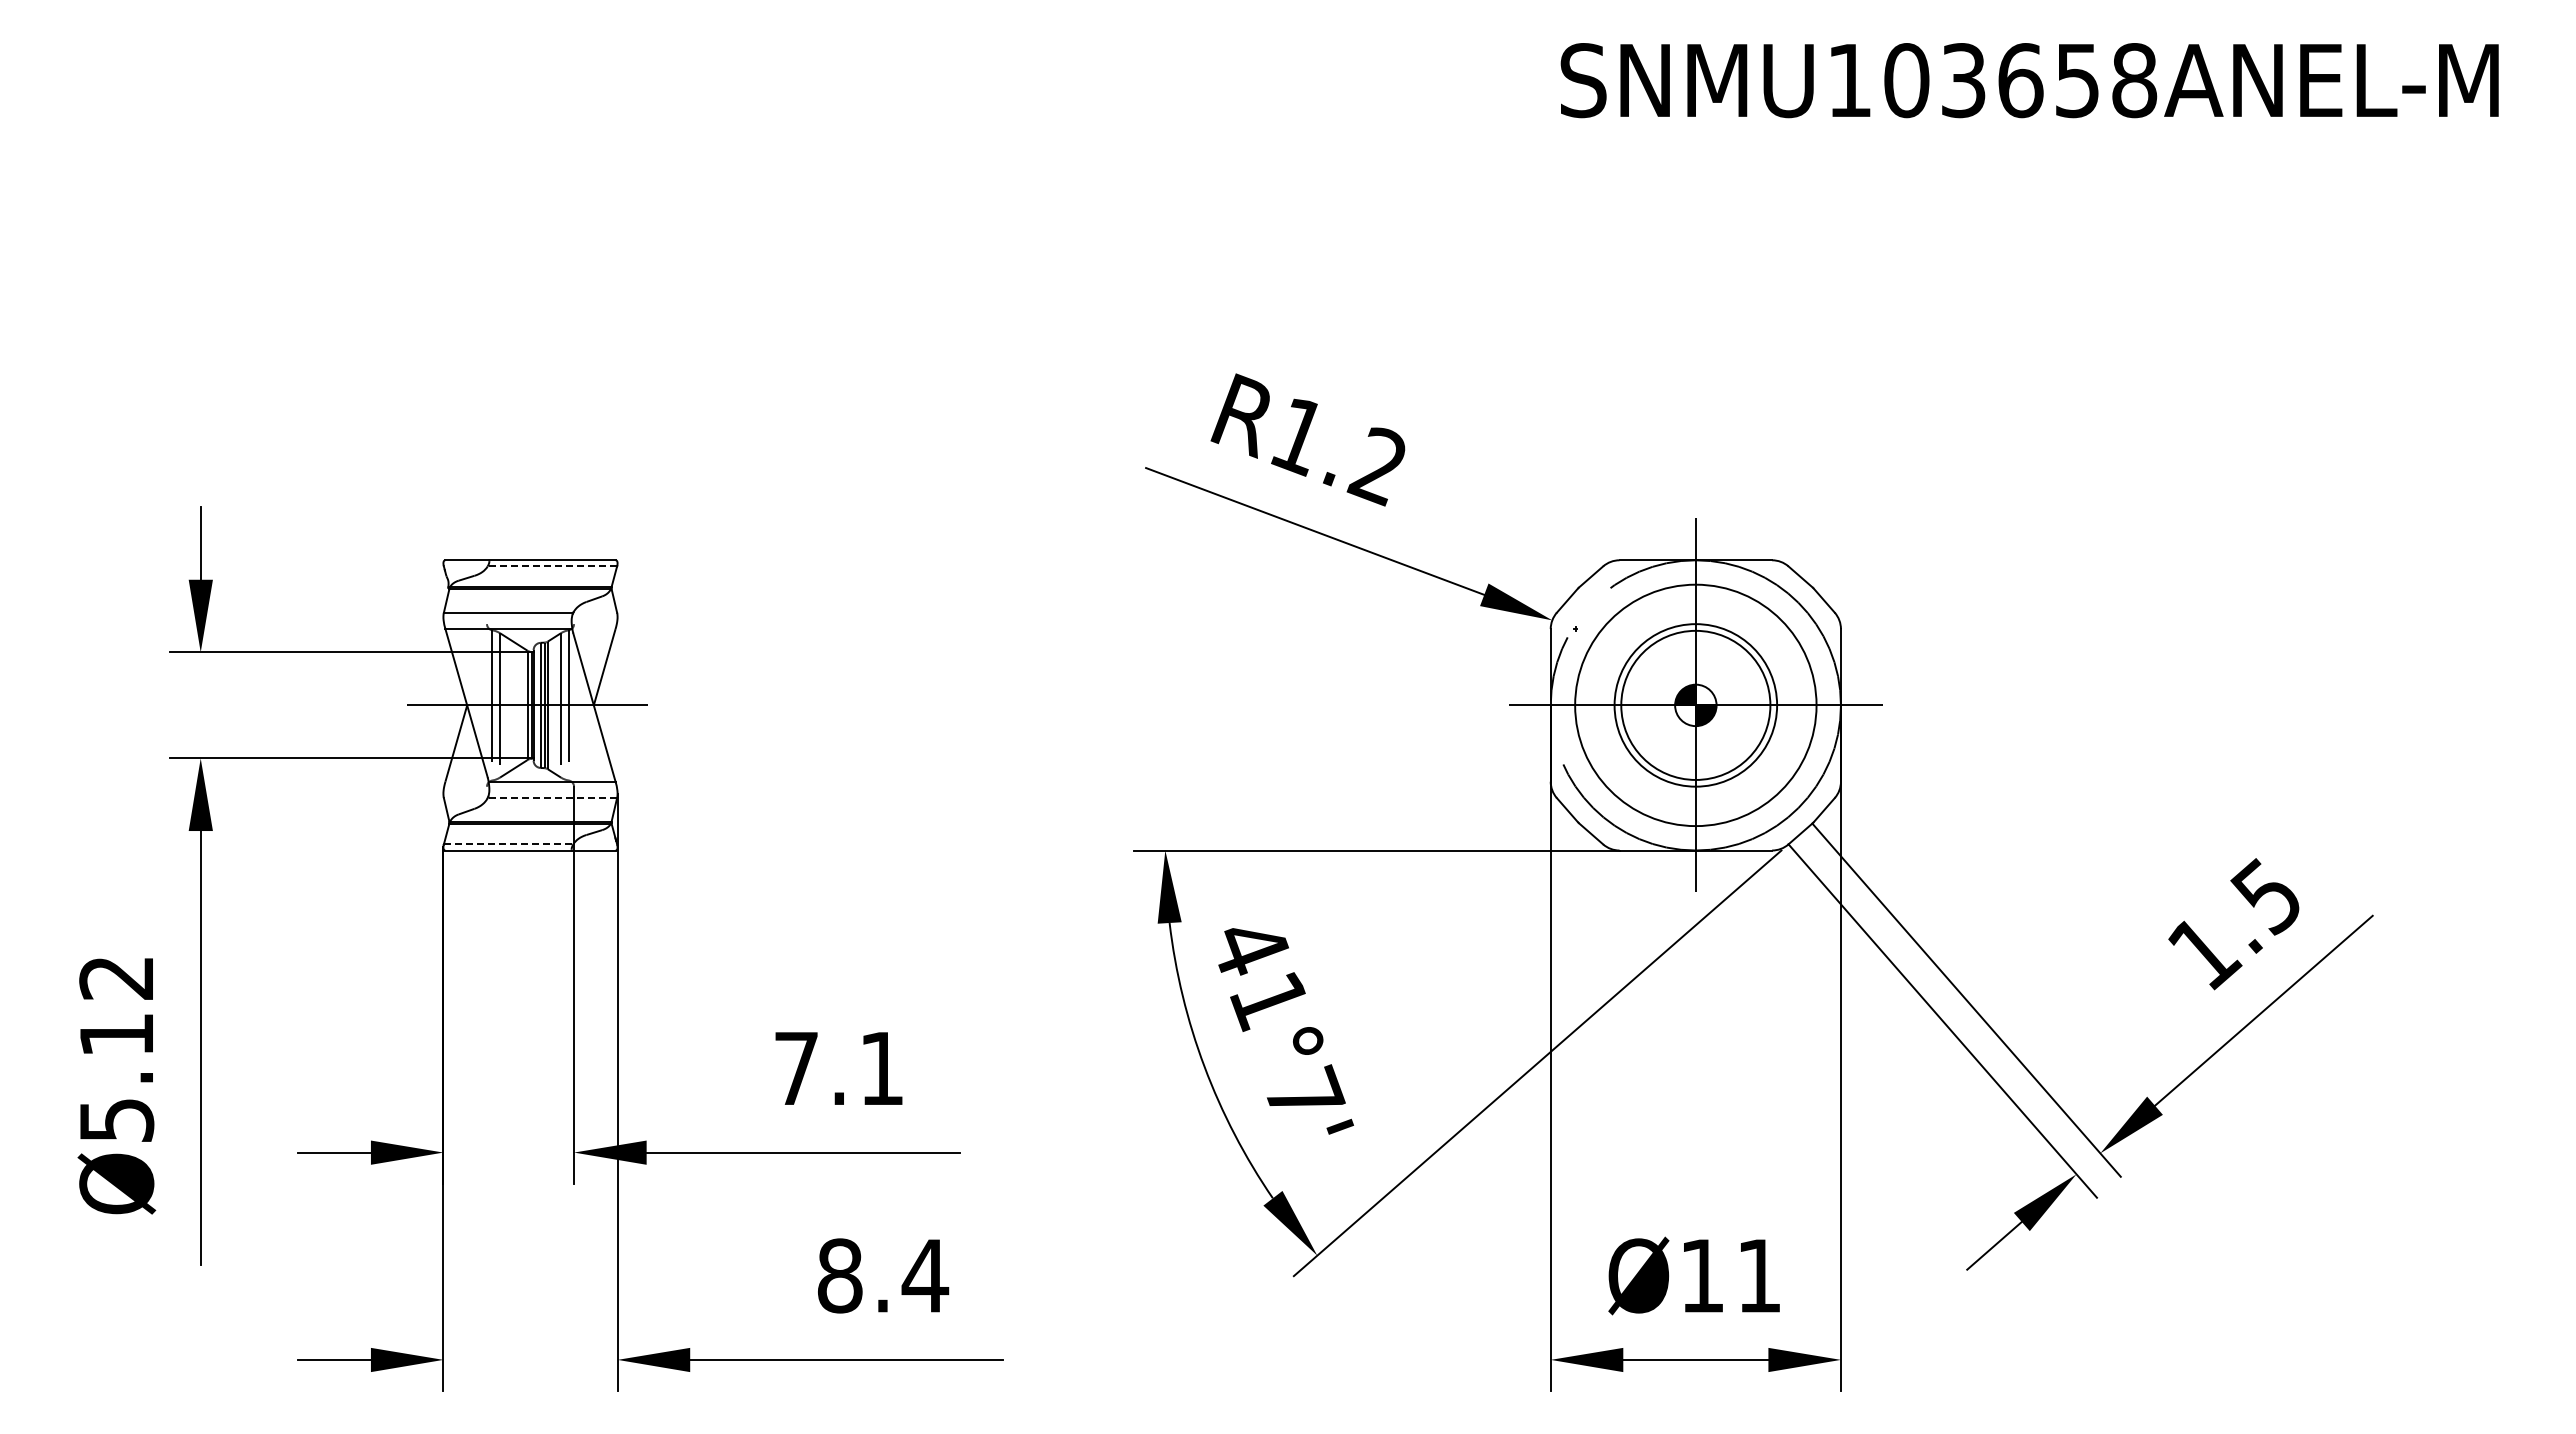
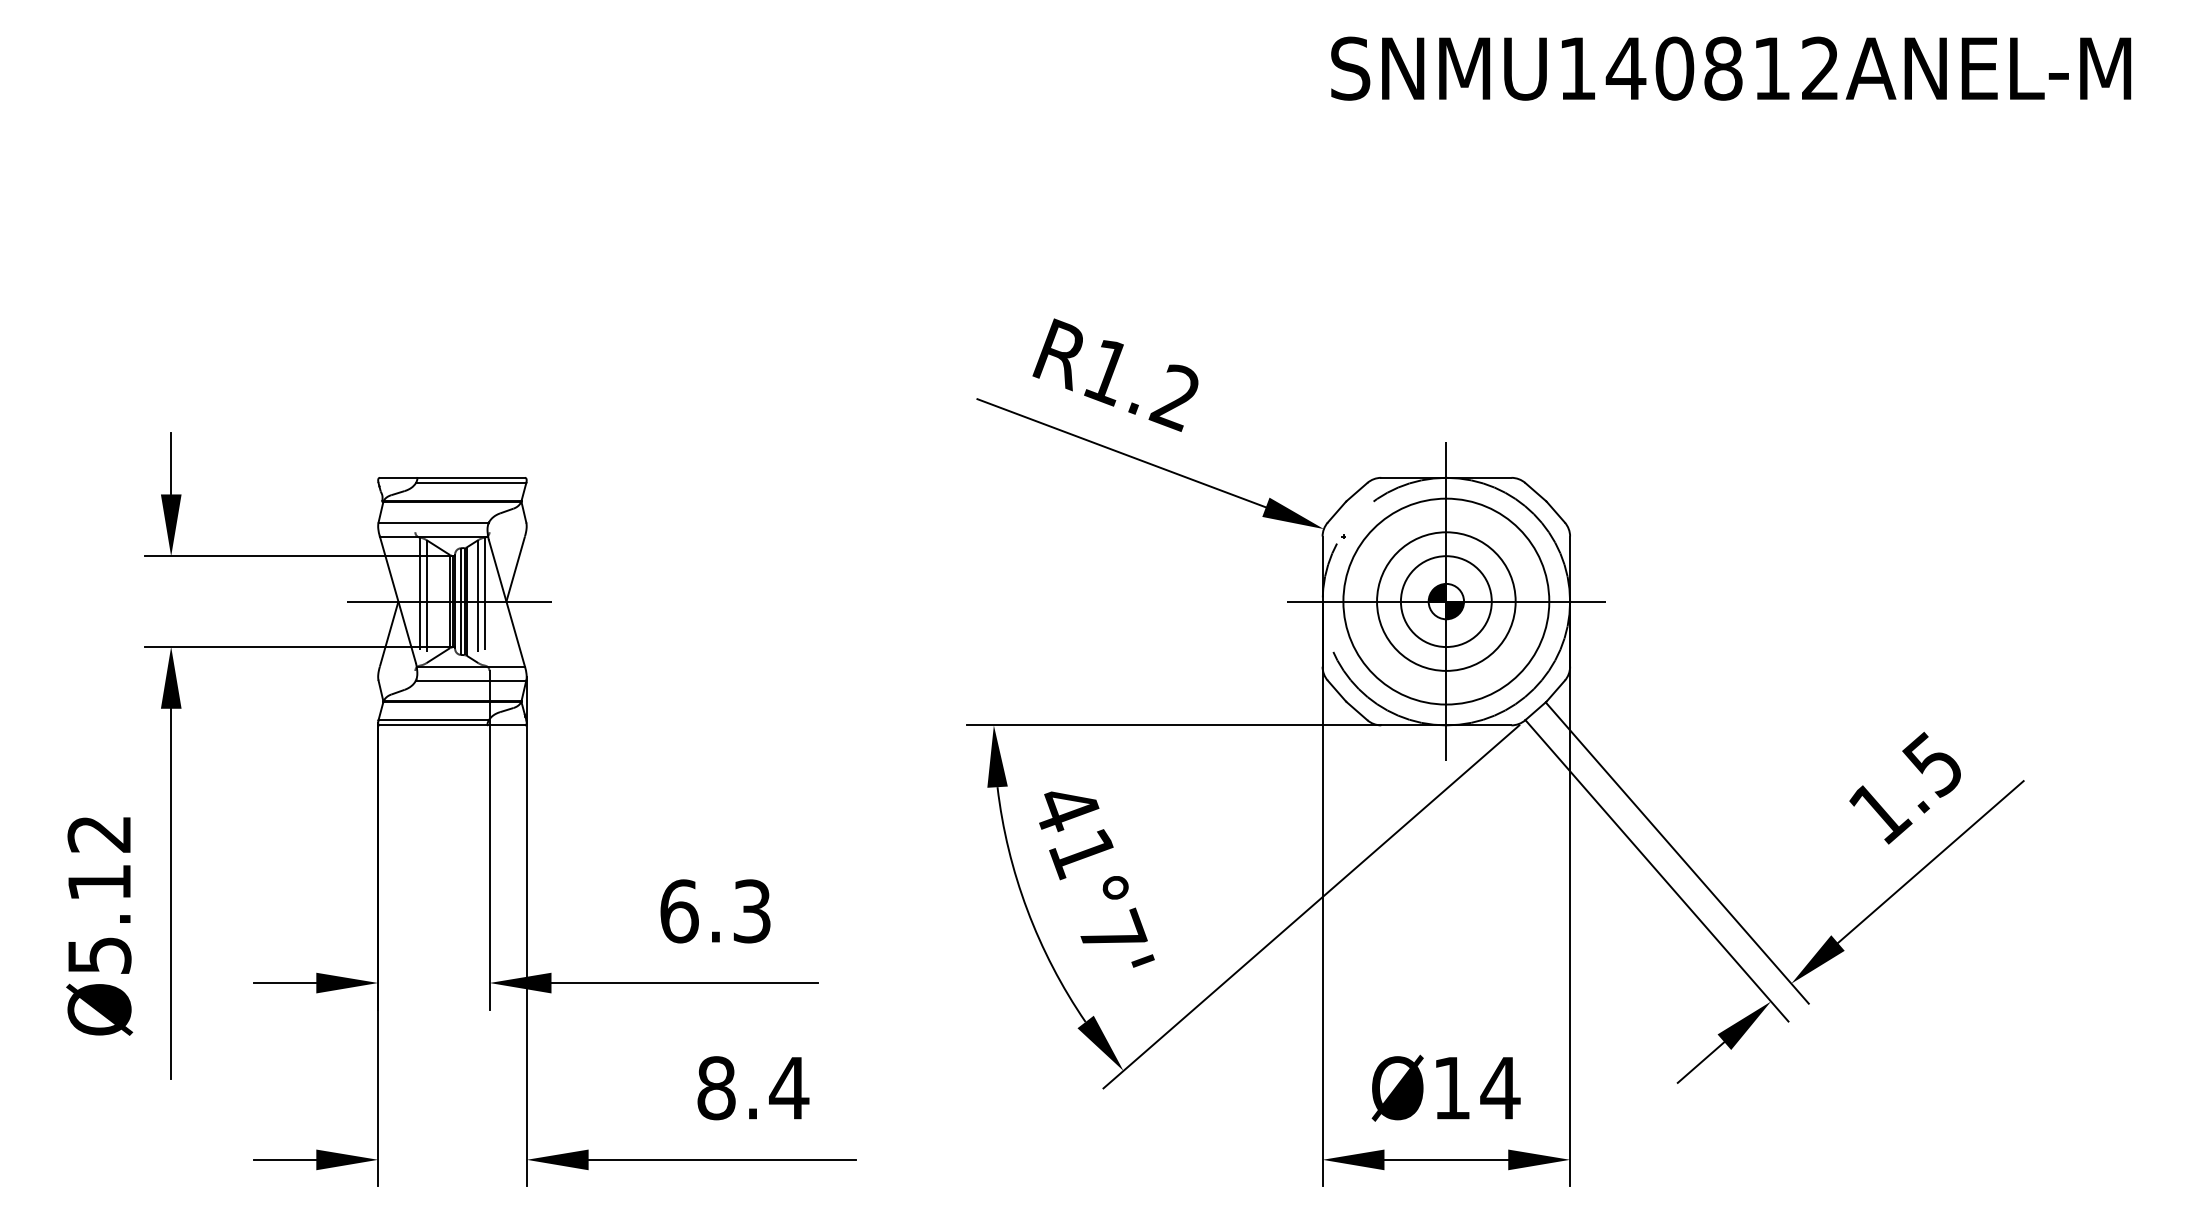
text: (2019, 80) -> (1722, 68), SNMU103658ANEL-M -> SNMU140812ANEL-M
line: (552, 566) -> (471, 483), dashed -> solid
circle: (1695, 705) -> (1446, 601), size x0.71
line: (552, 798) -> (471, 681), dashed -> solid
line: (508, 844) -> (433, 720), dashed -> solid
text: (838, 1068) -> (715, 911), 7.1 -> 6.3
text: (1758, 1275) -> (1499, 1087), Ø11 -> Ø14

